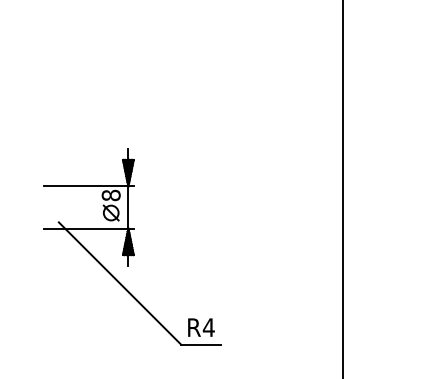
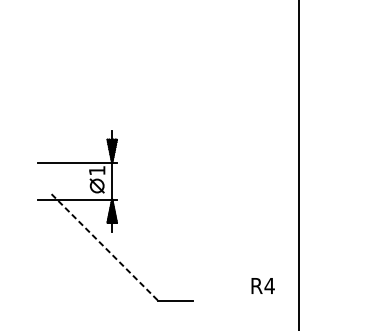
text: (110, 195) -> (96, 170), 8 -> 1
line: (120, 283) -> (105, 247), solid -> dashed
text: (201, 327) -> (263, 285), moved

